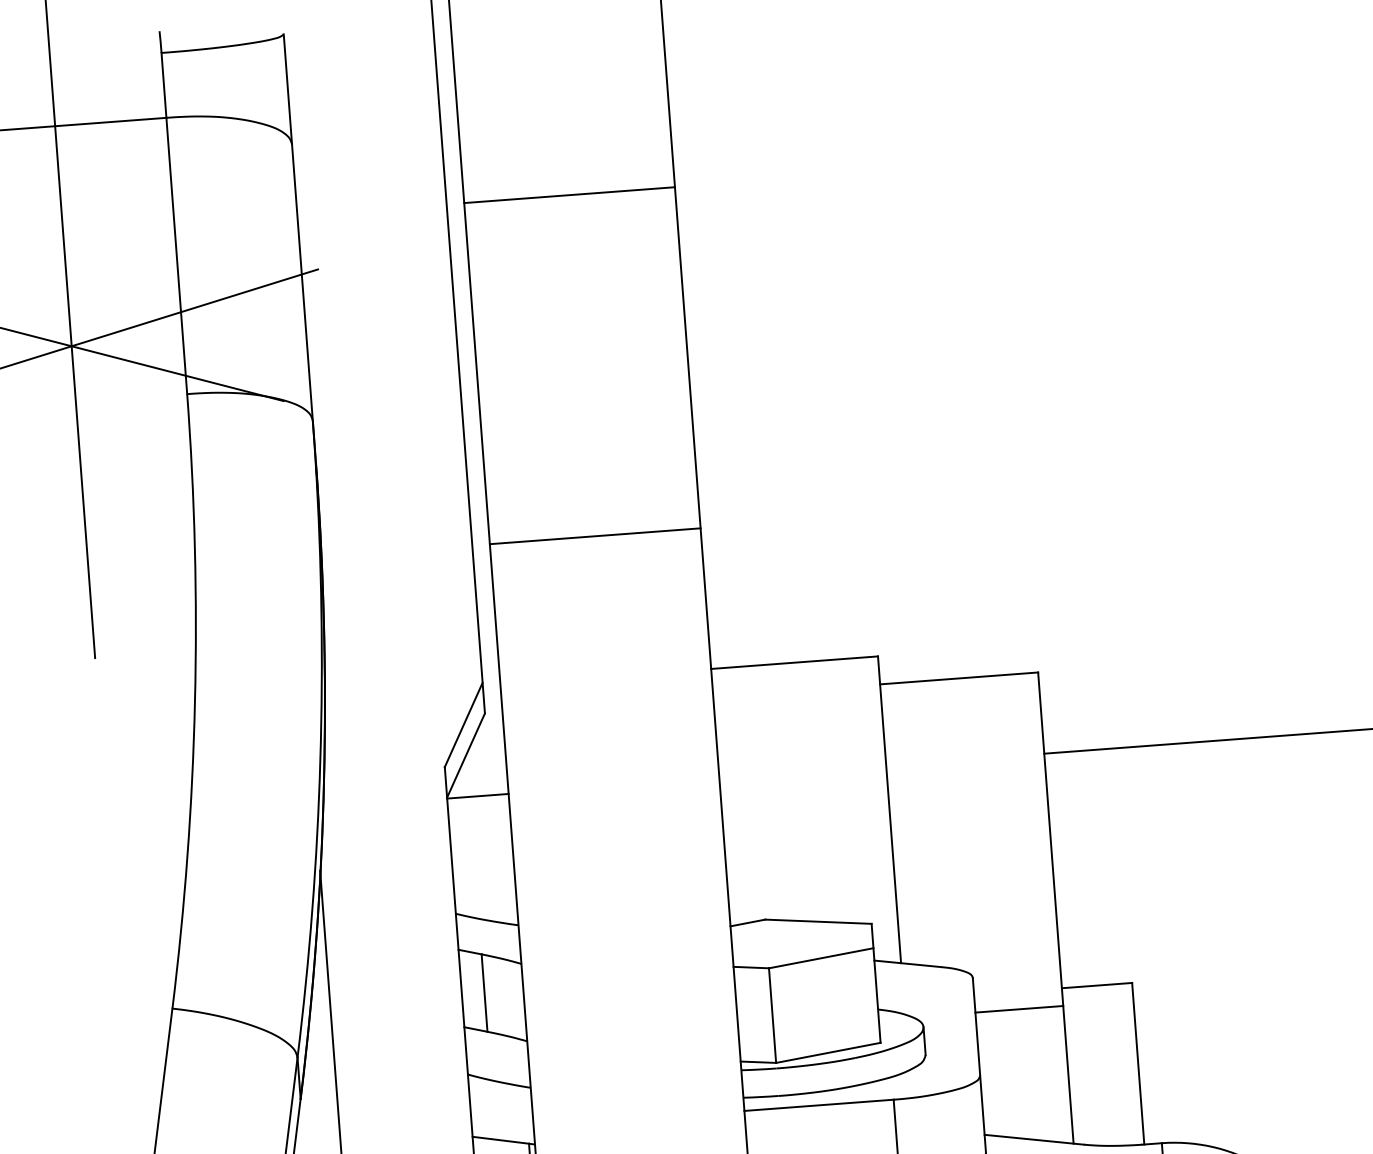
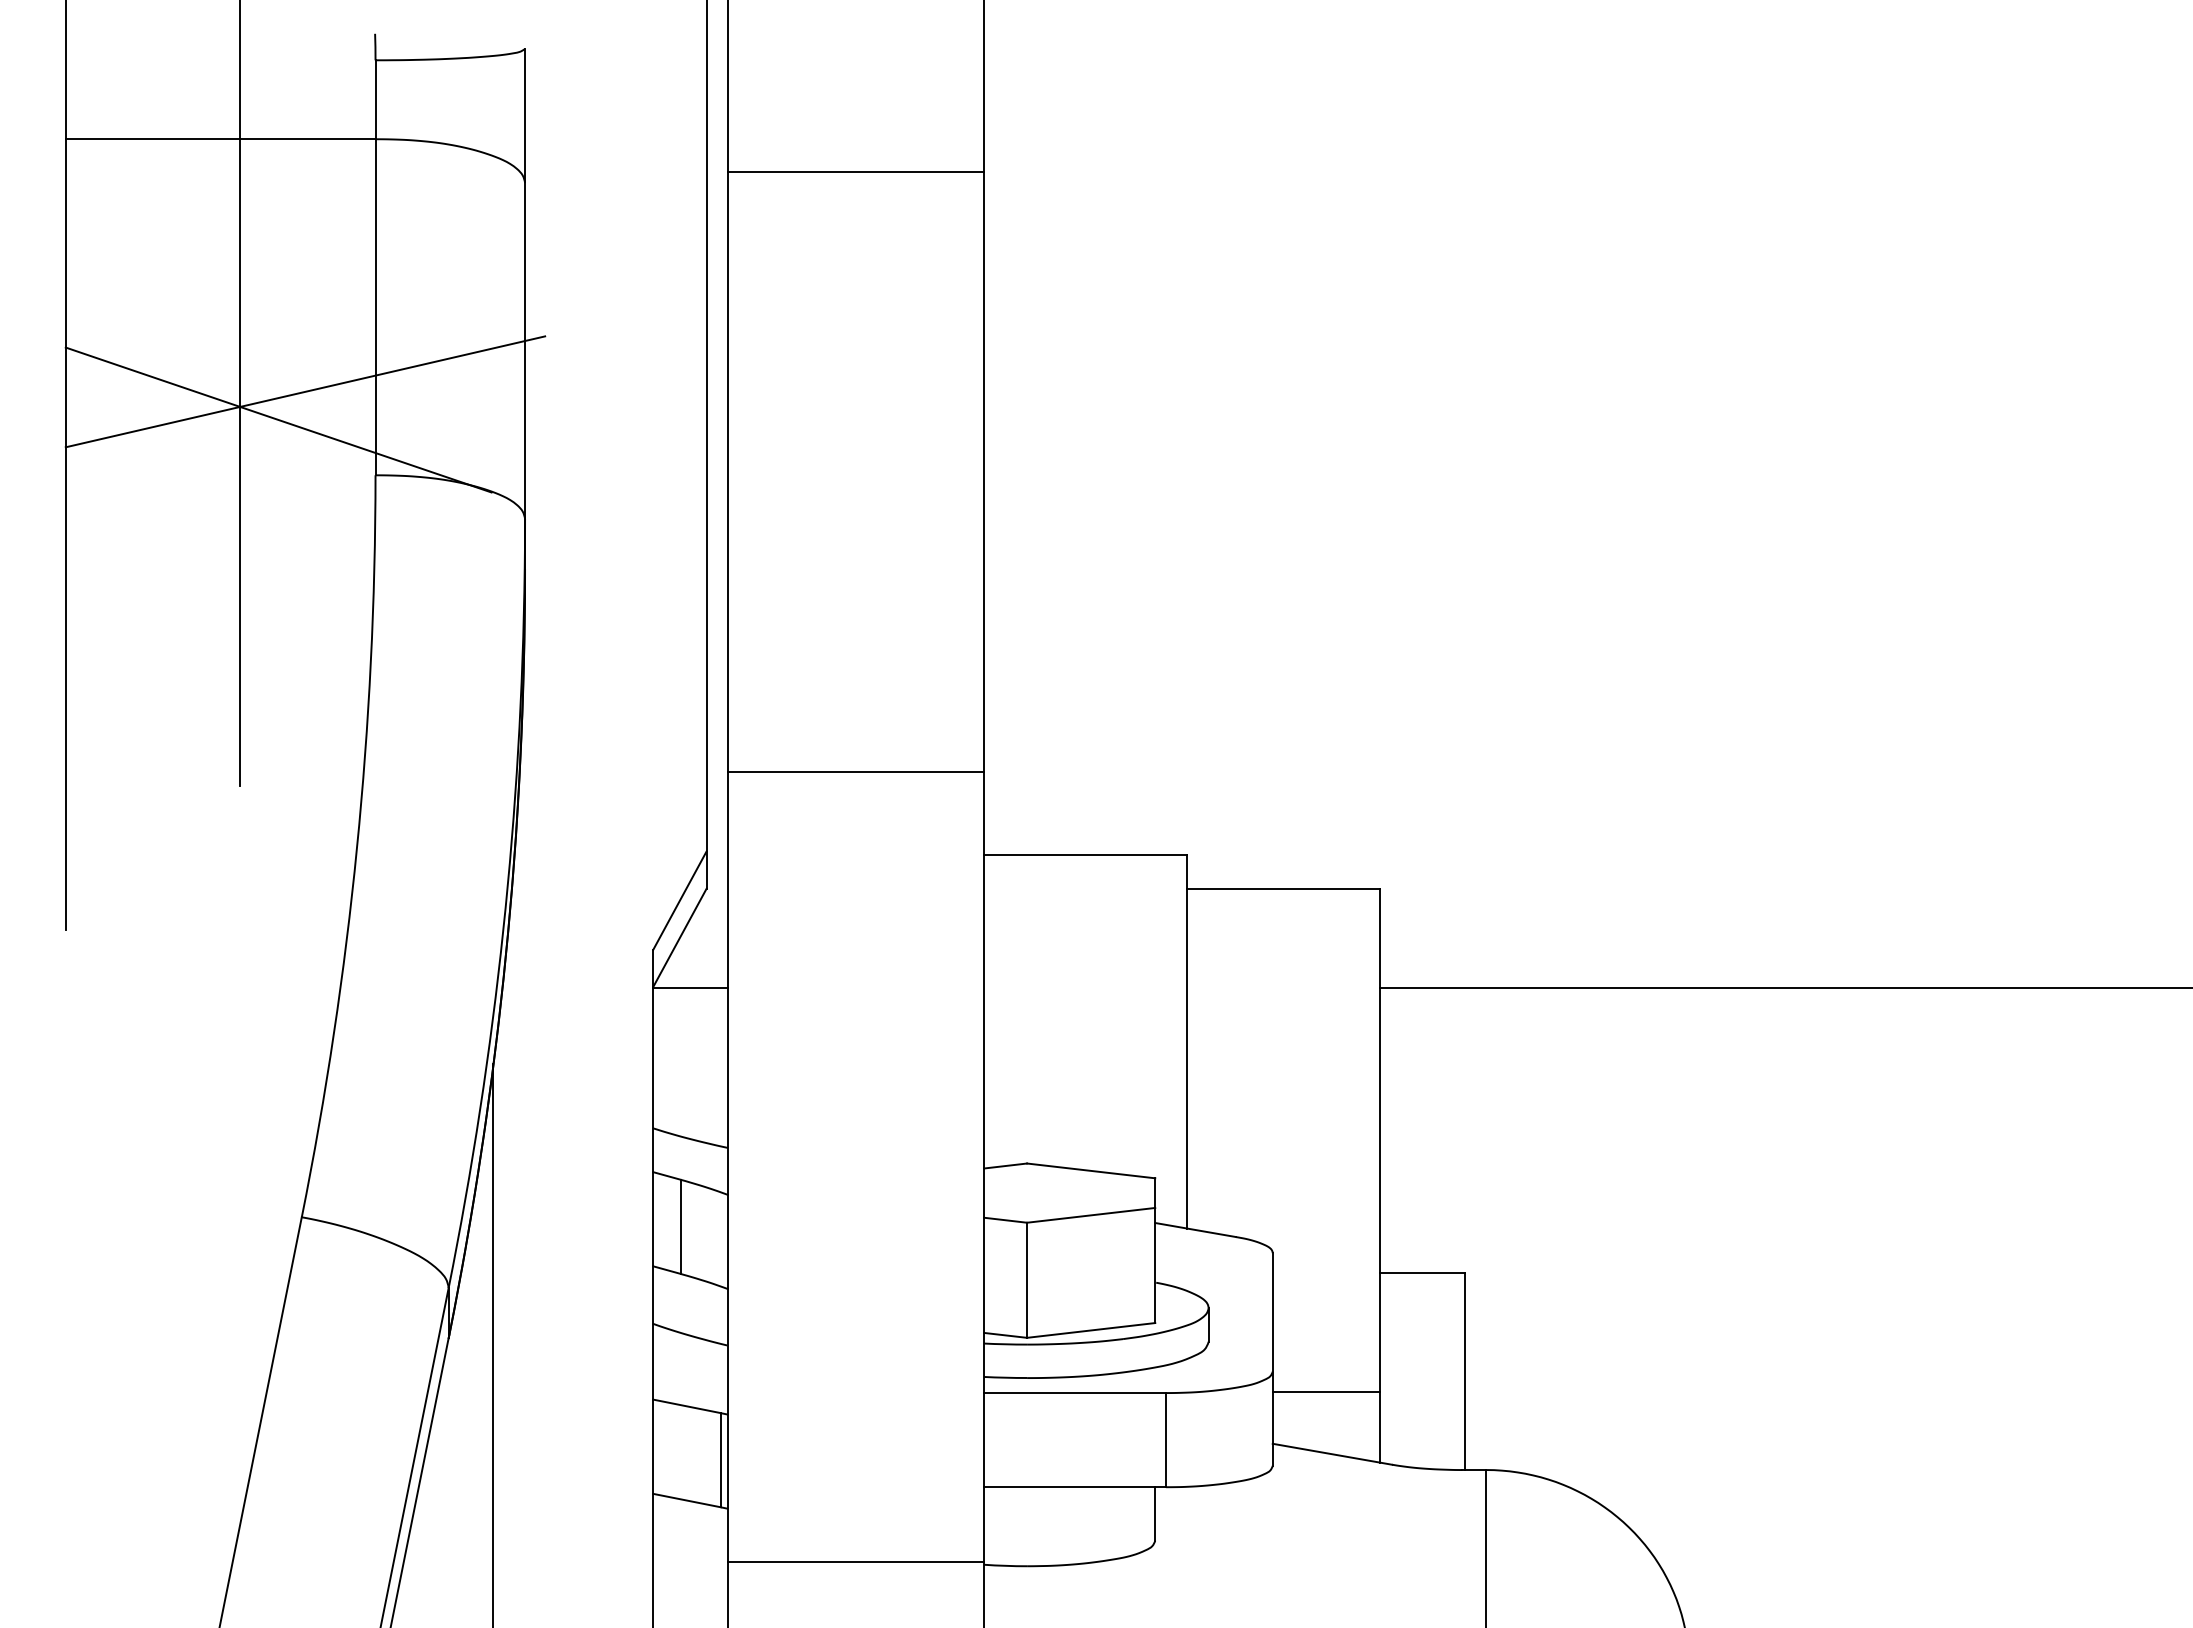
line: (569, 195) -> (856, 172), moved
line: (595, 536) -> (856, 772), moved
line: (1018, 1009) -> (1325, 1392), moved

